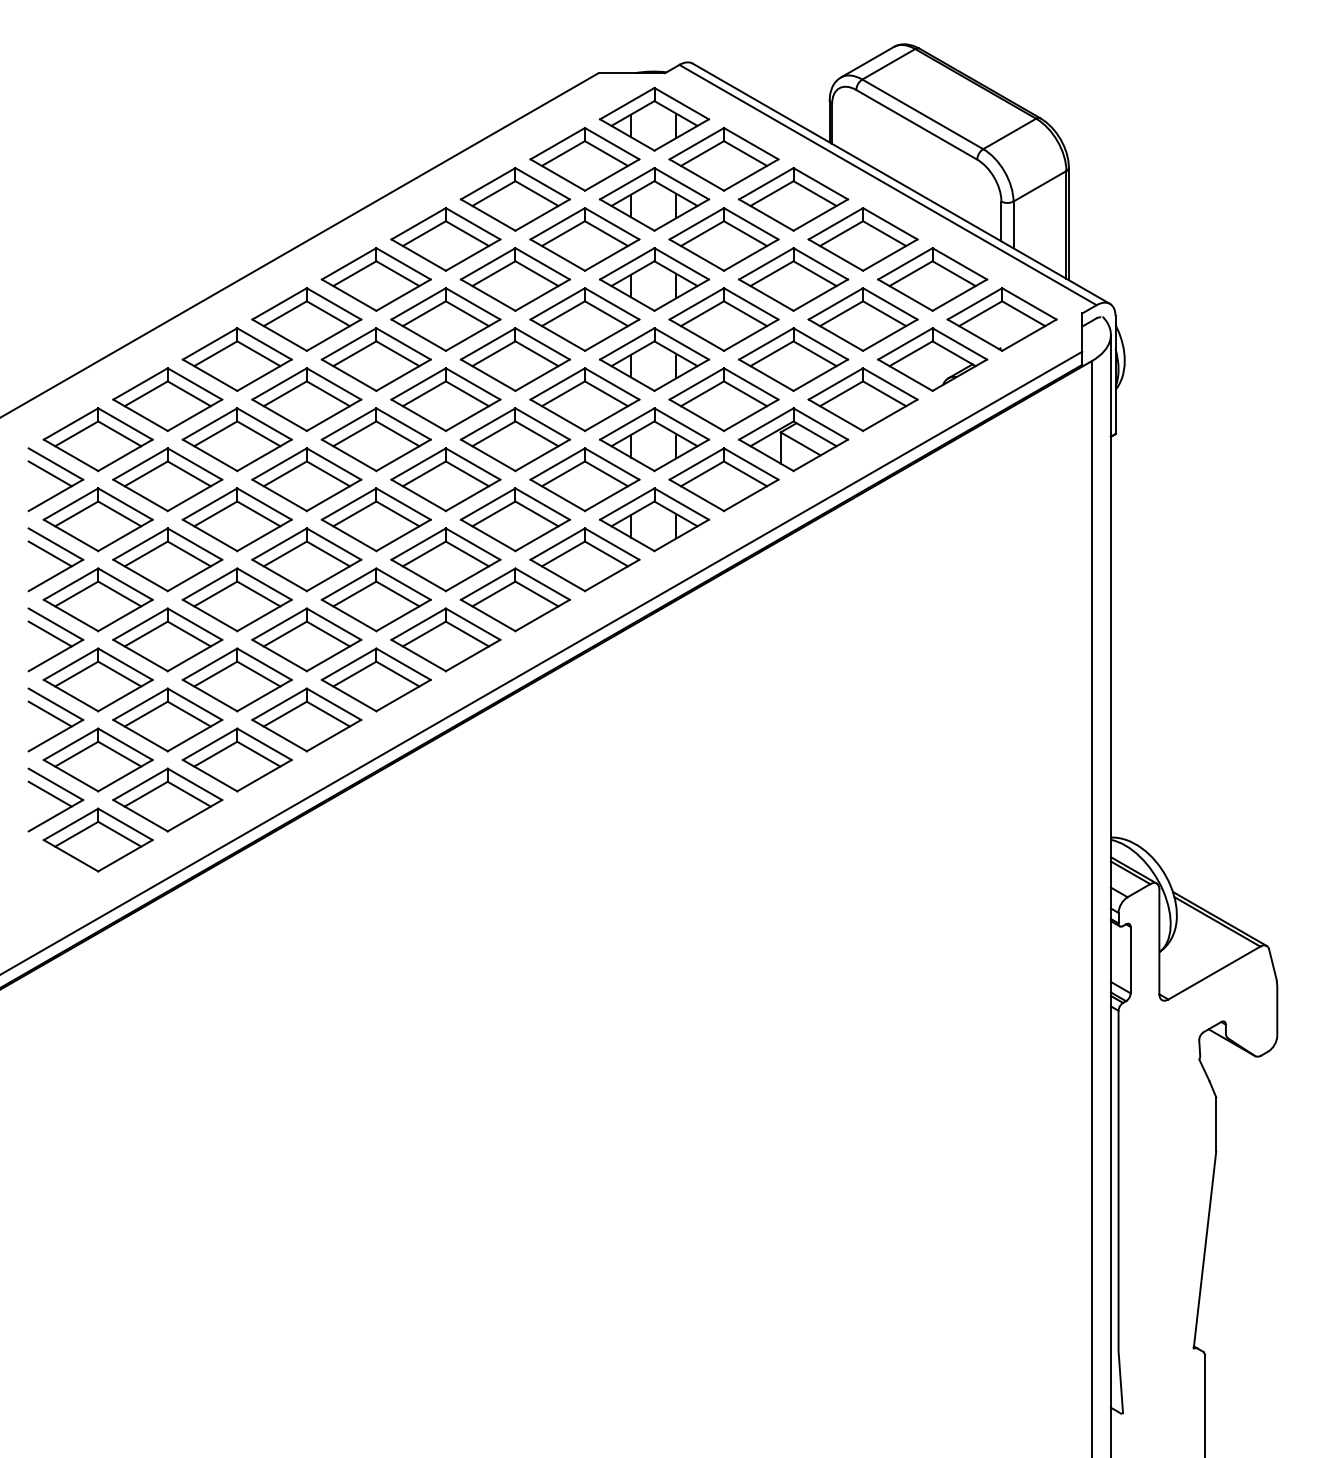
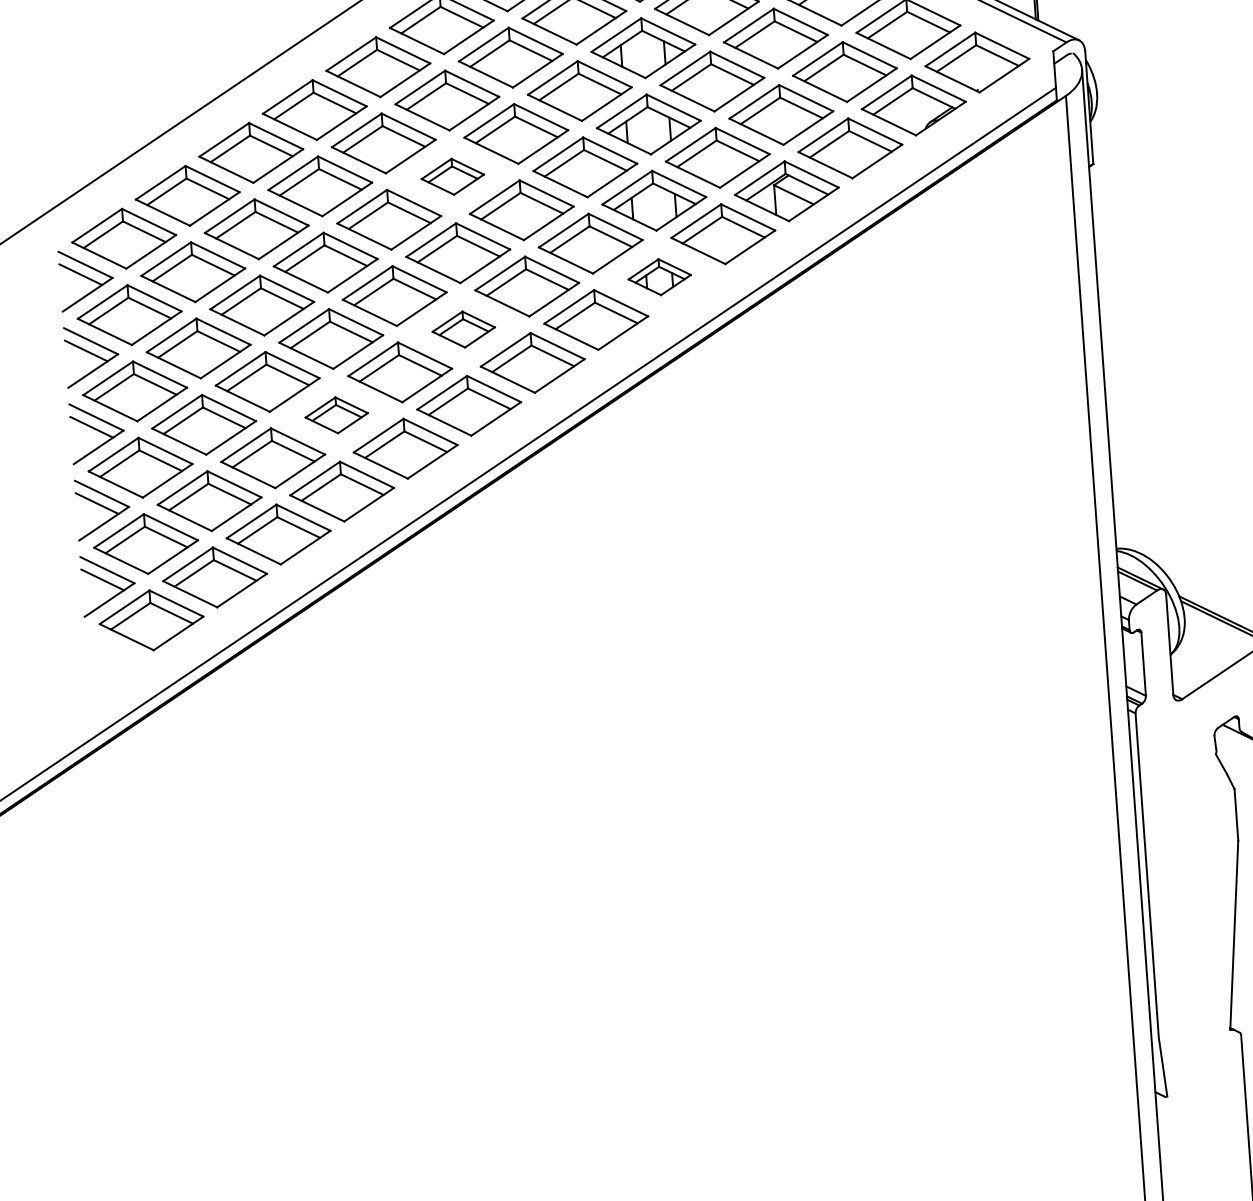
part: (445, 399) -> (452, 176), size x0.6
part: (654, 519) -> (659, 276), size x0.6
part: (445, 559) -> (463, 329), size x0.6
part: (306, 639) -> (336, 415), size x0.6

